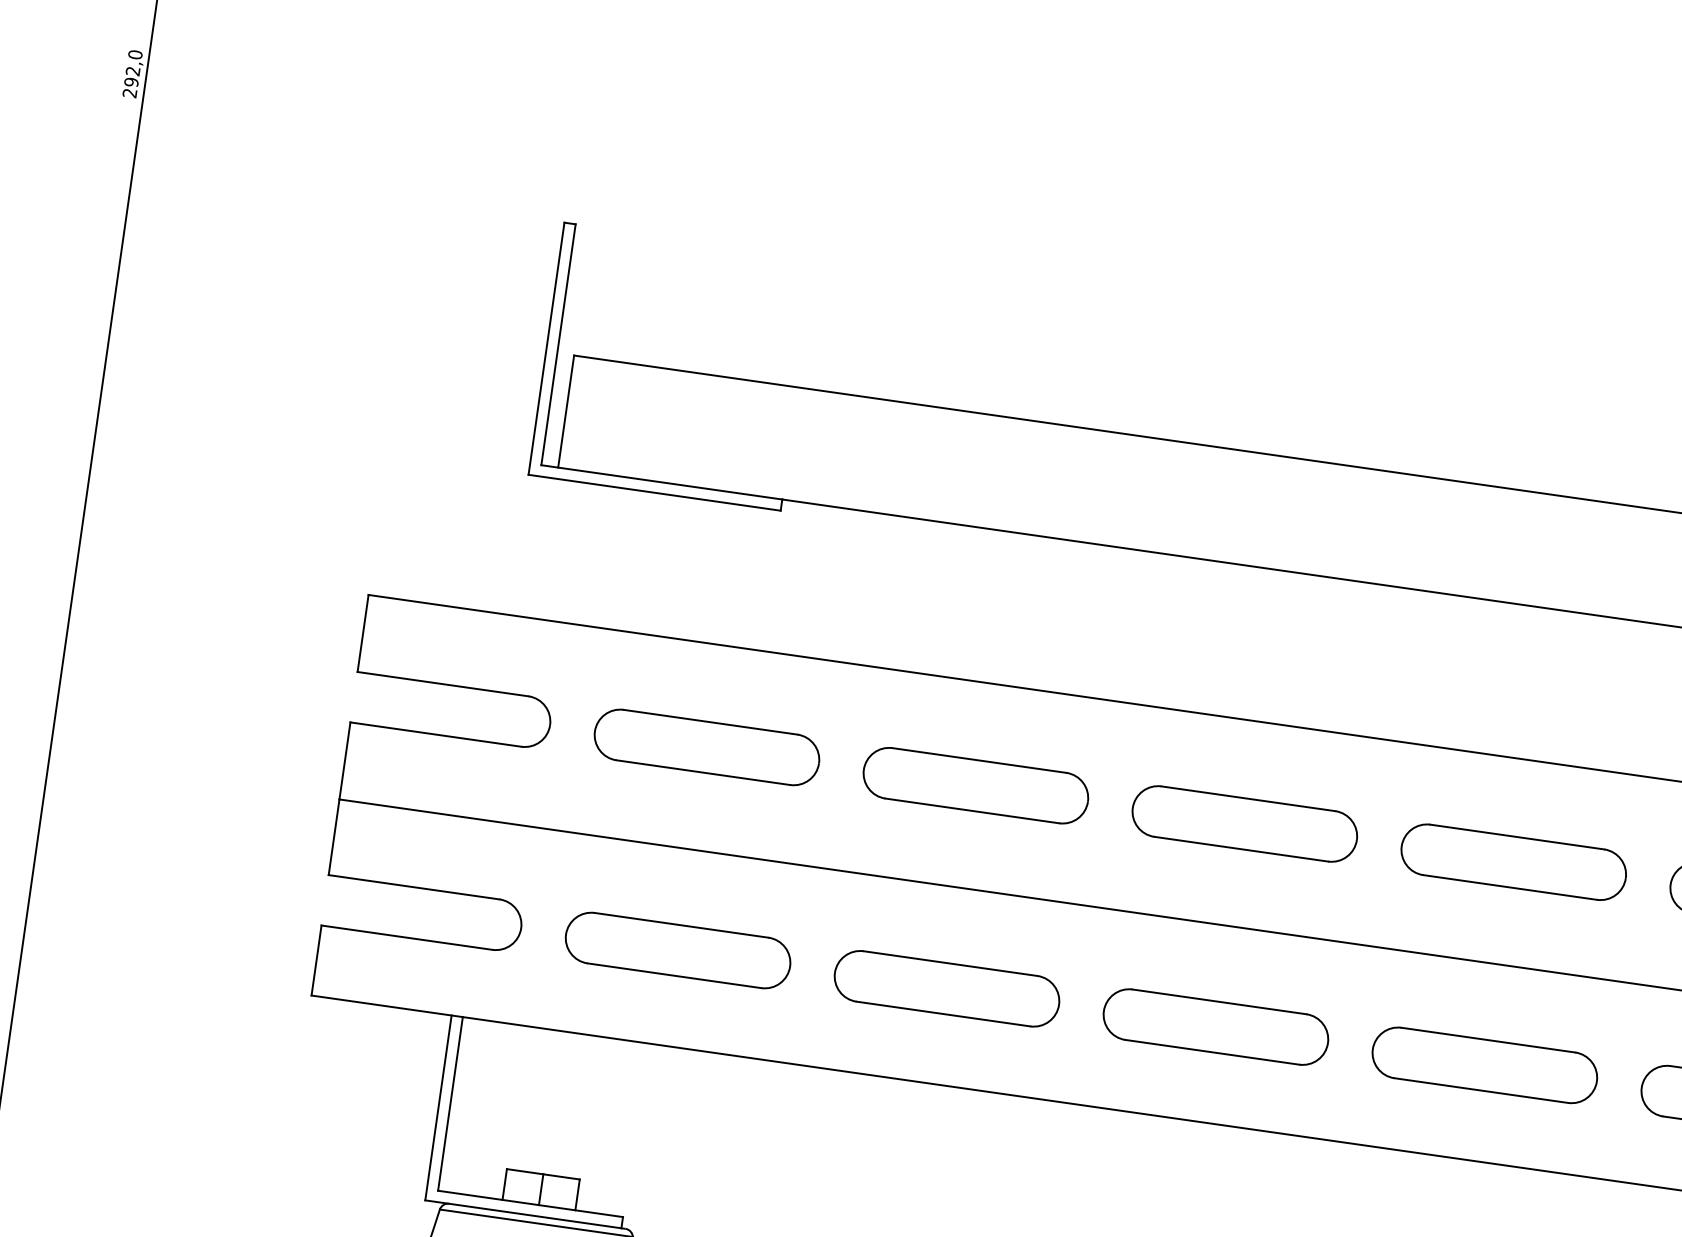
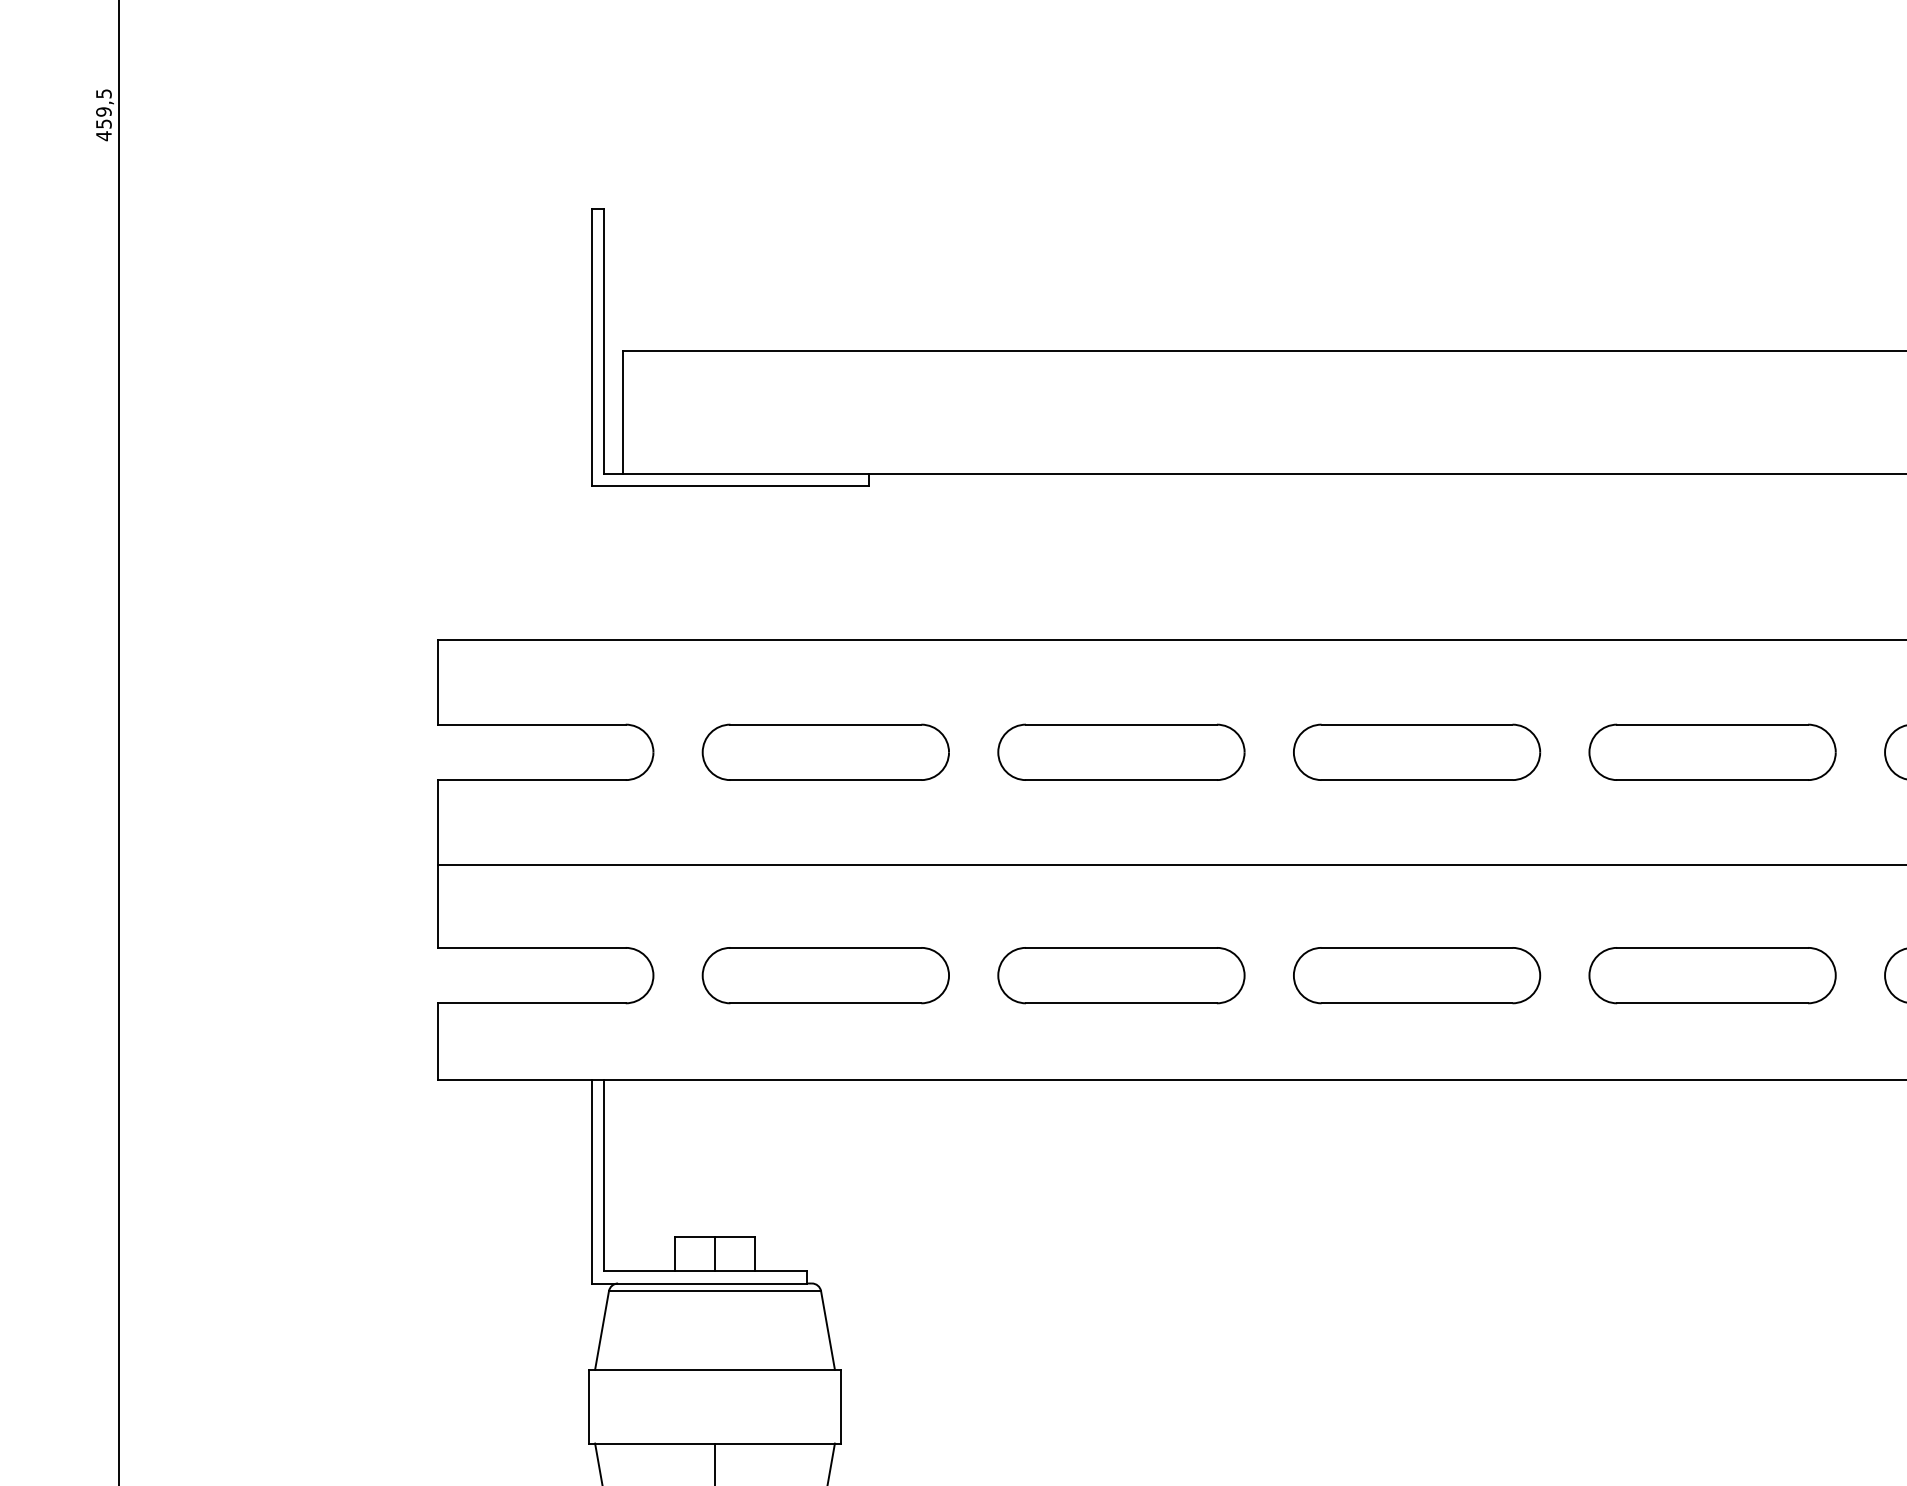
text: (132, 74) -> (103, 115), 292,0 -> 459,5

